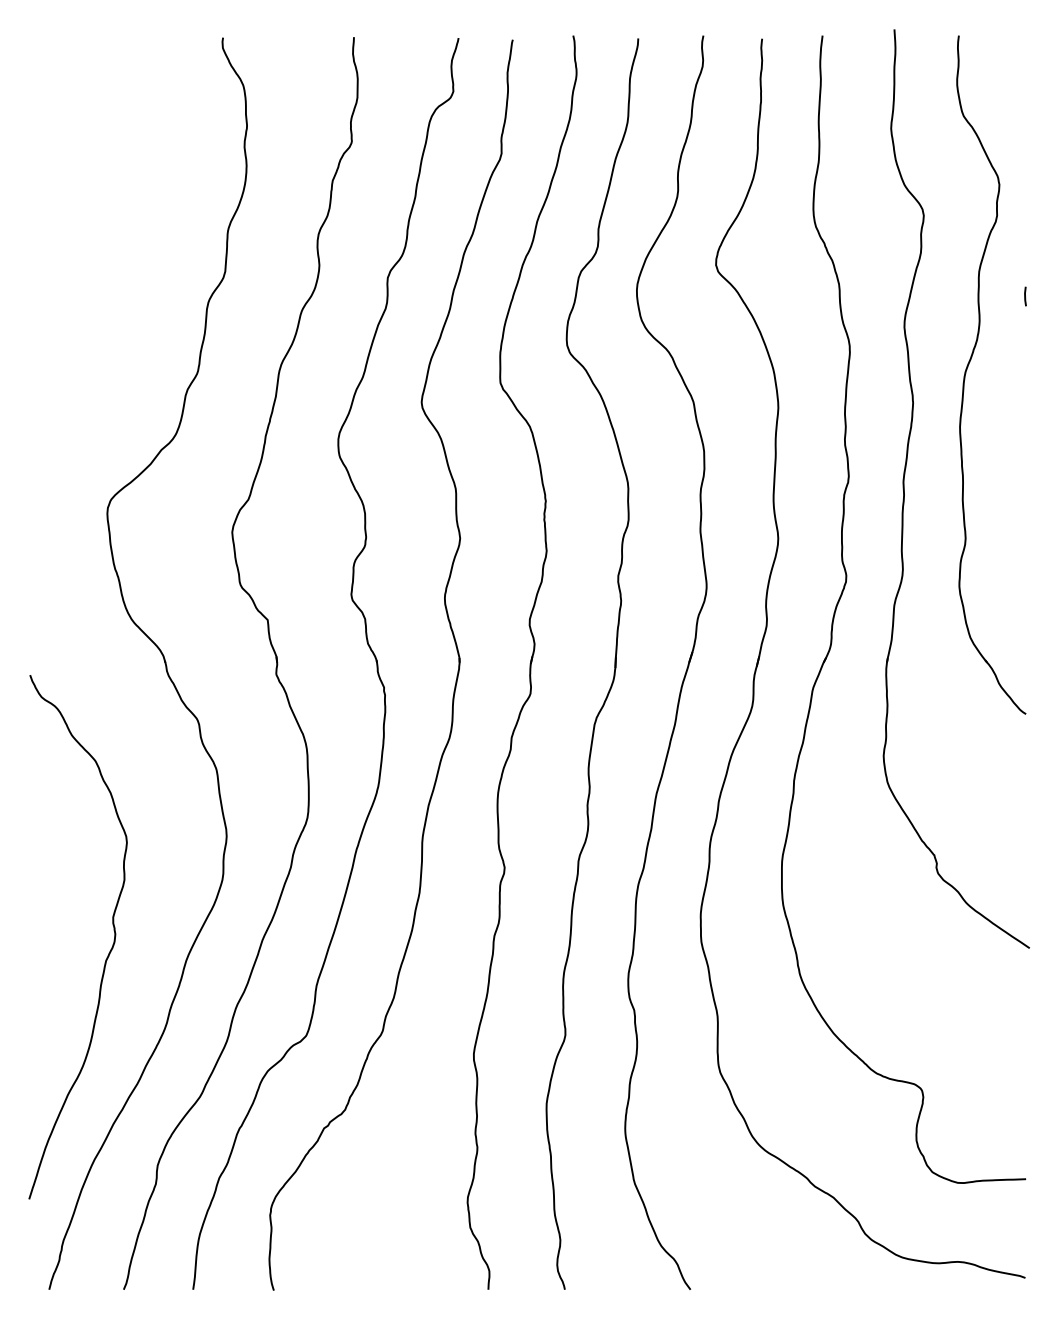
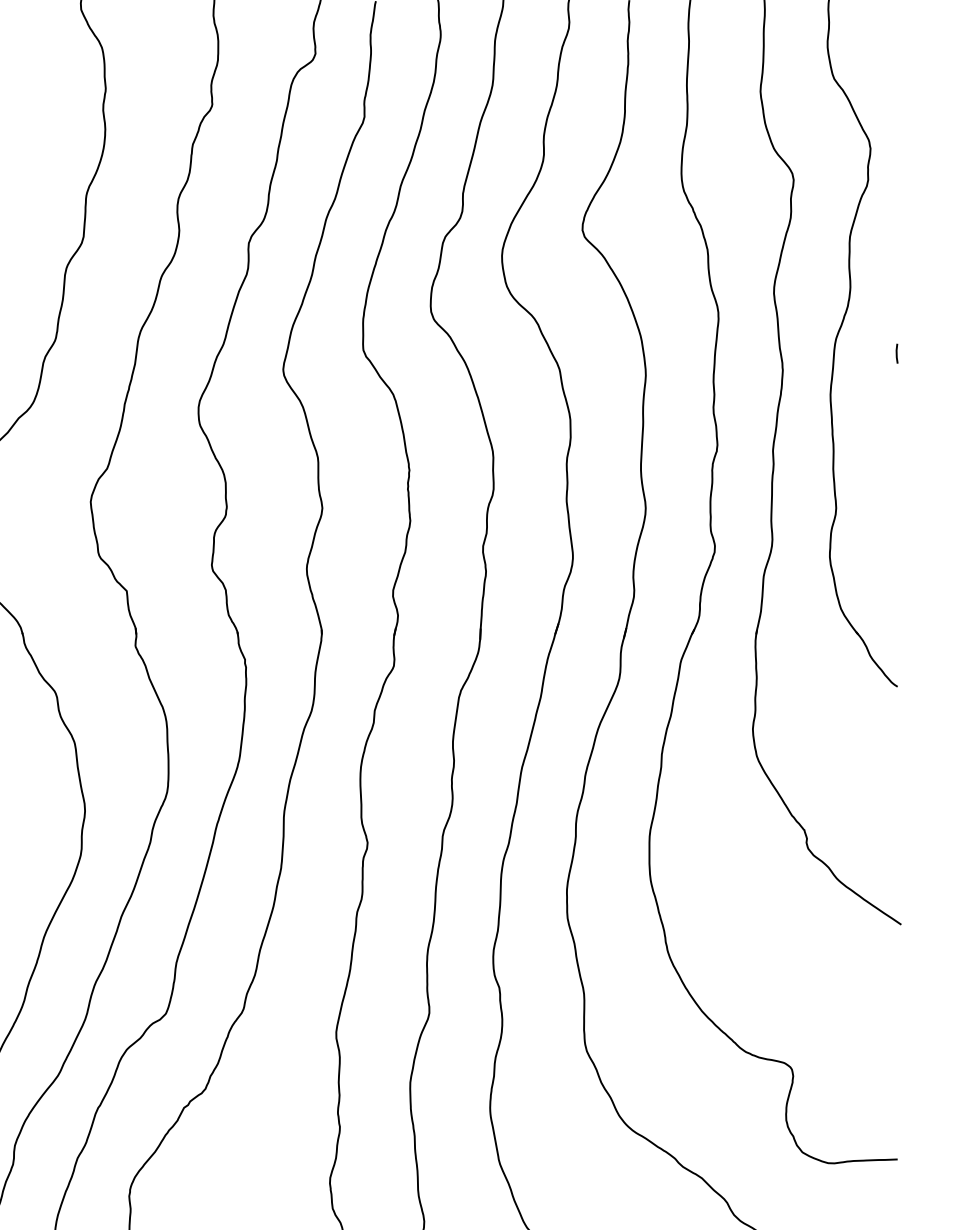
line: (1025, 296) -> (897, 353), moved

